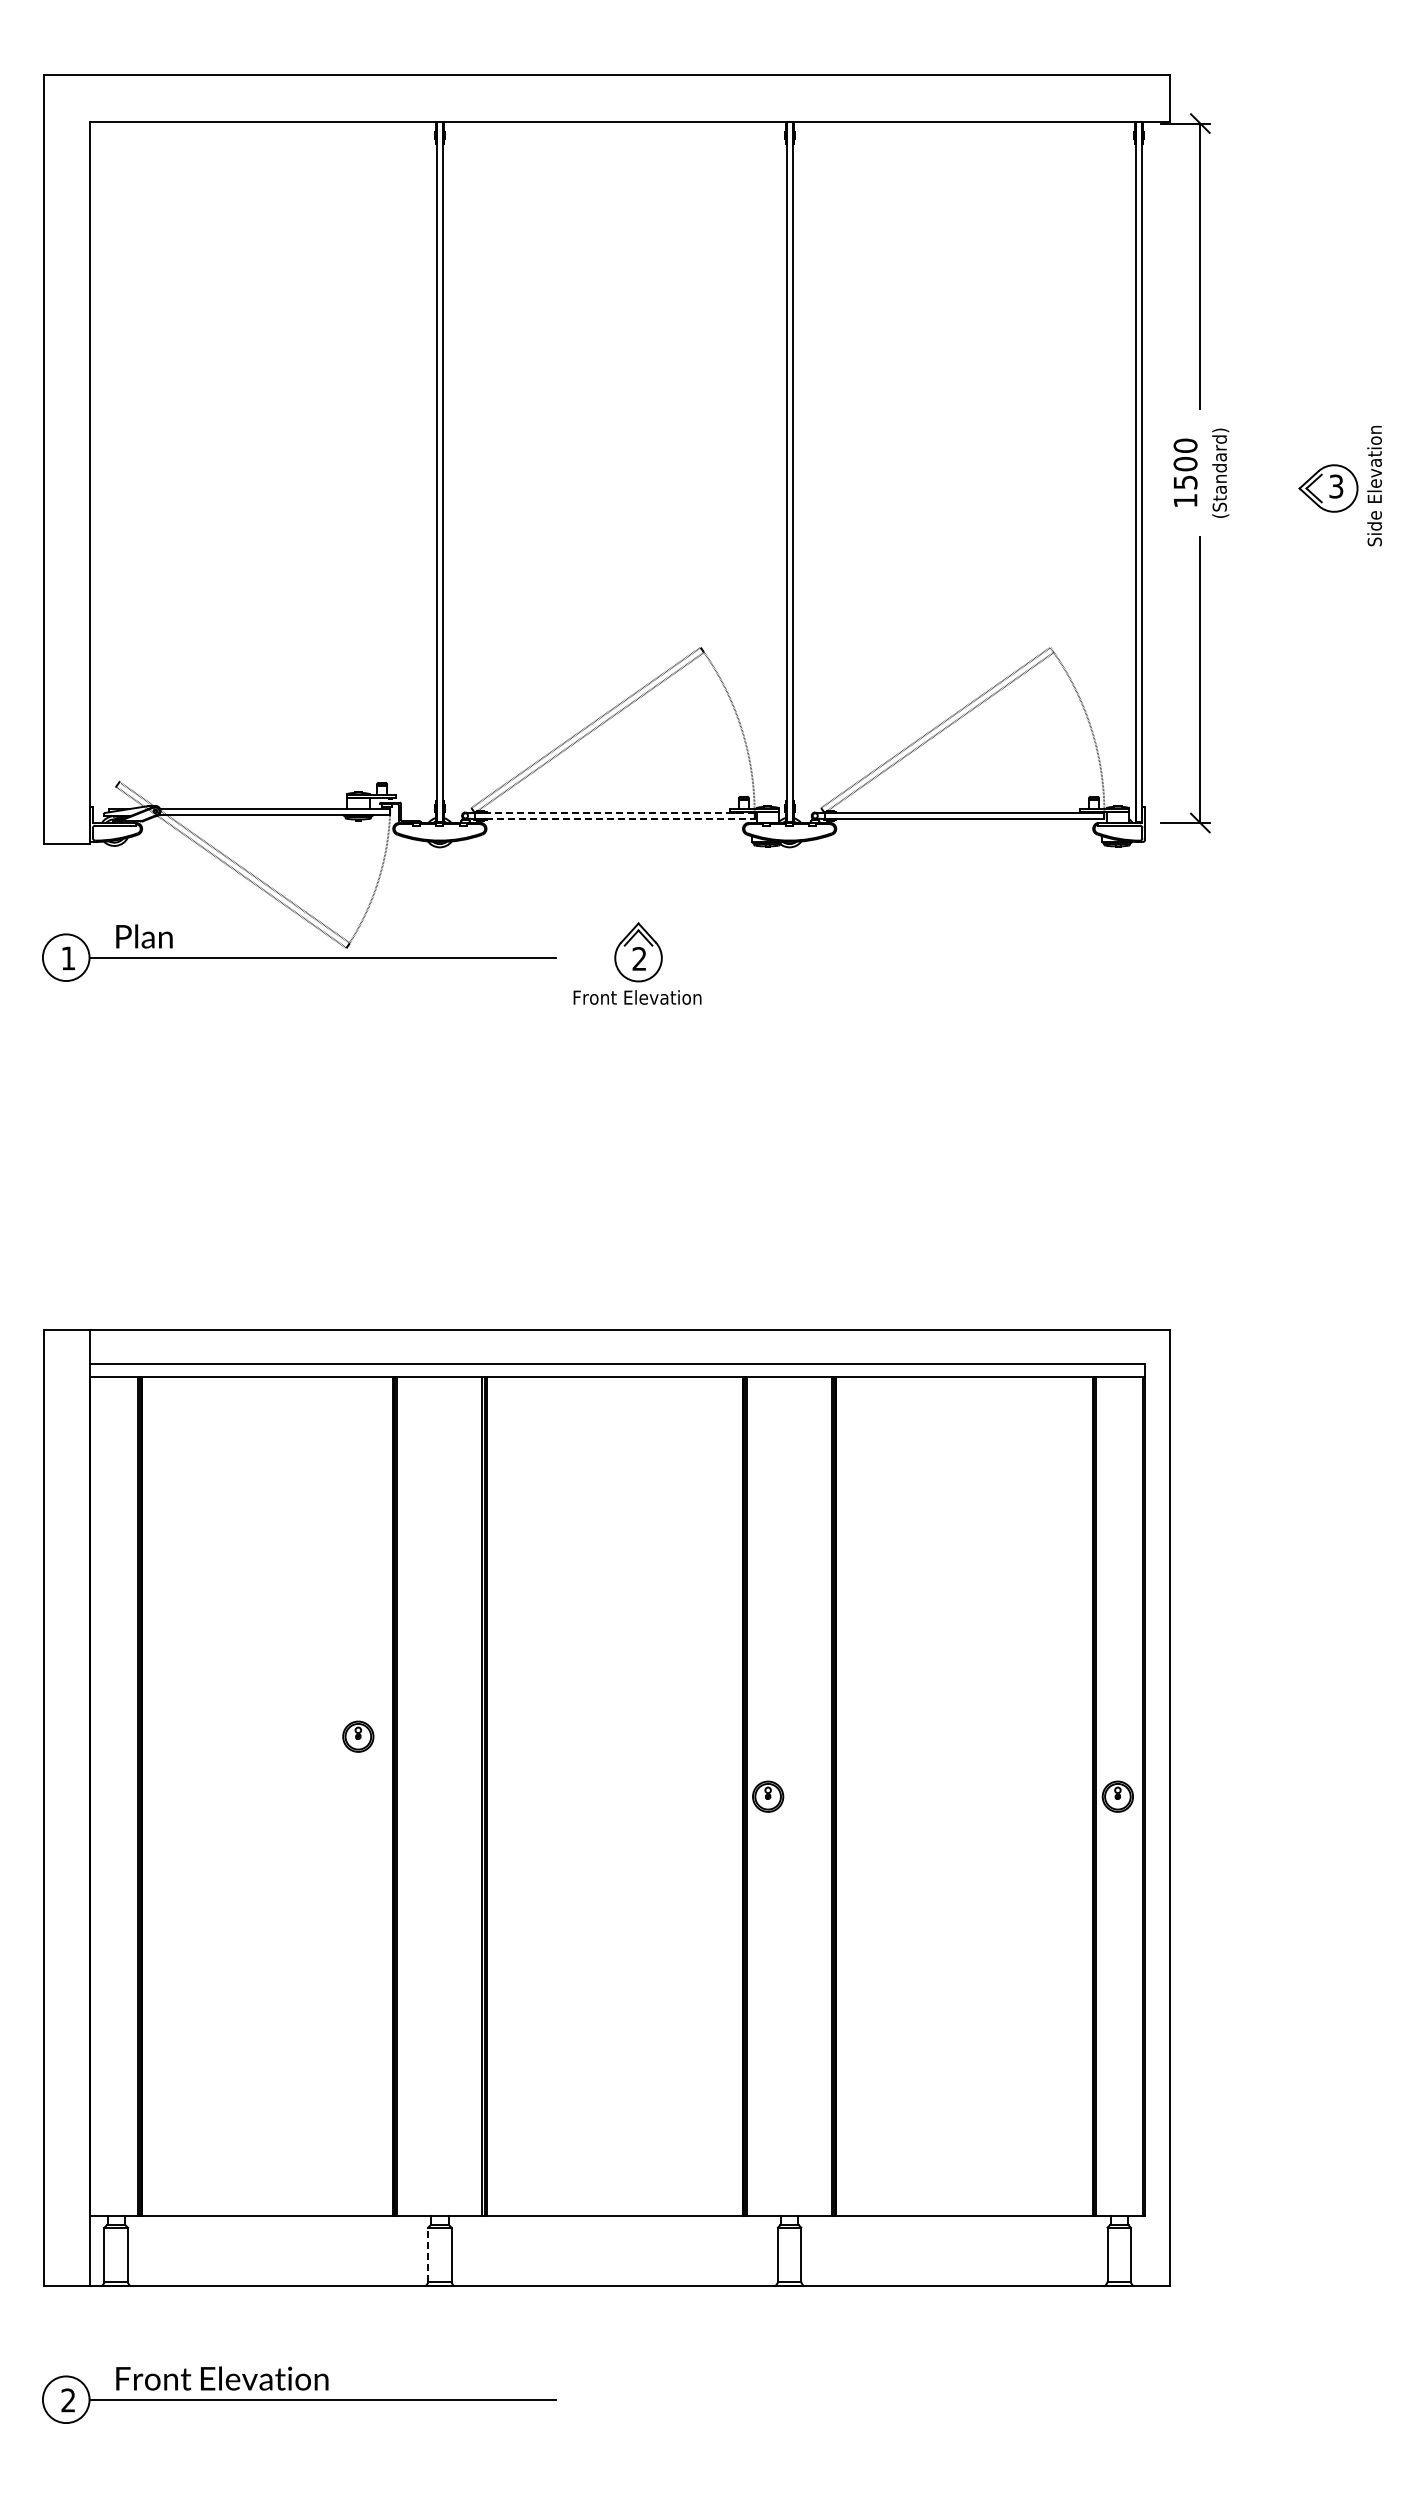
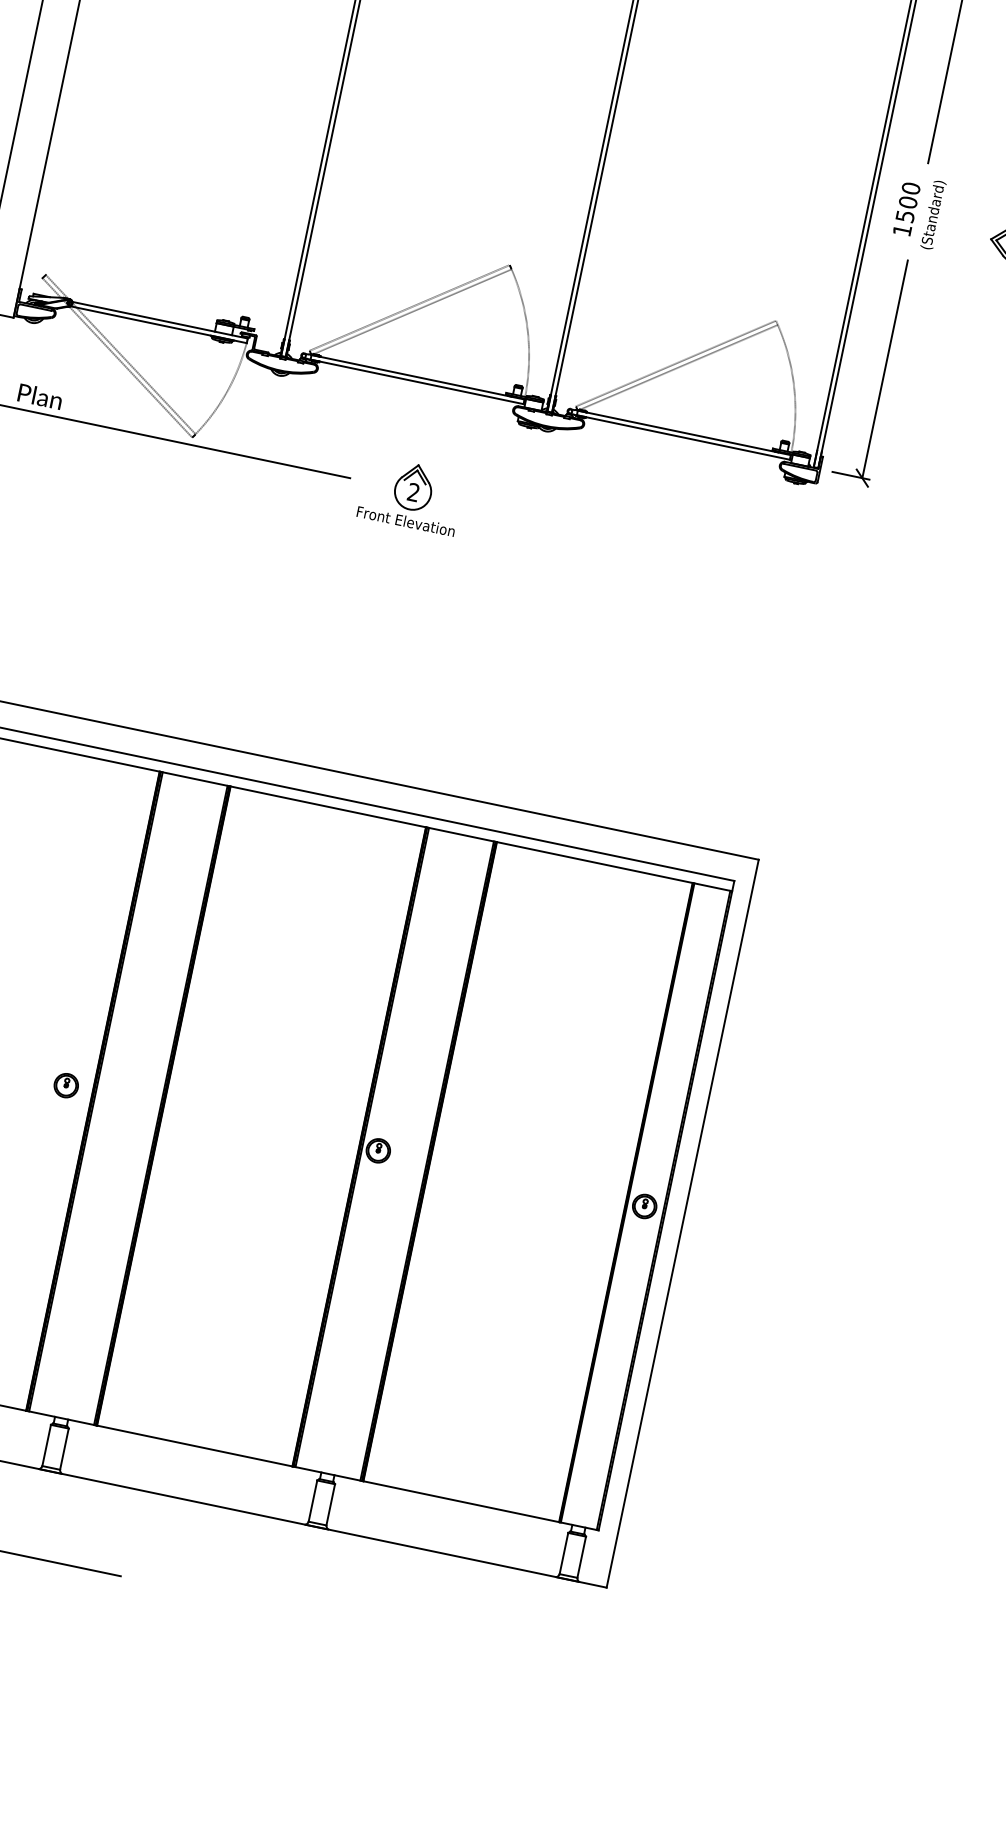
line: (614, 812) -> (417, 376), dashed -> solid
line: (614, 818) -> (416, 381), dashed -> solid
part: (358, 1736) -> (66, 1085), moved
line: (428, 2254) -> (46, 1445), dashed -> solid

